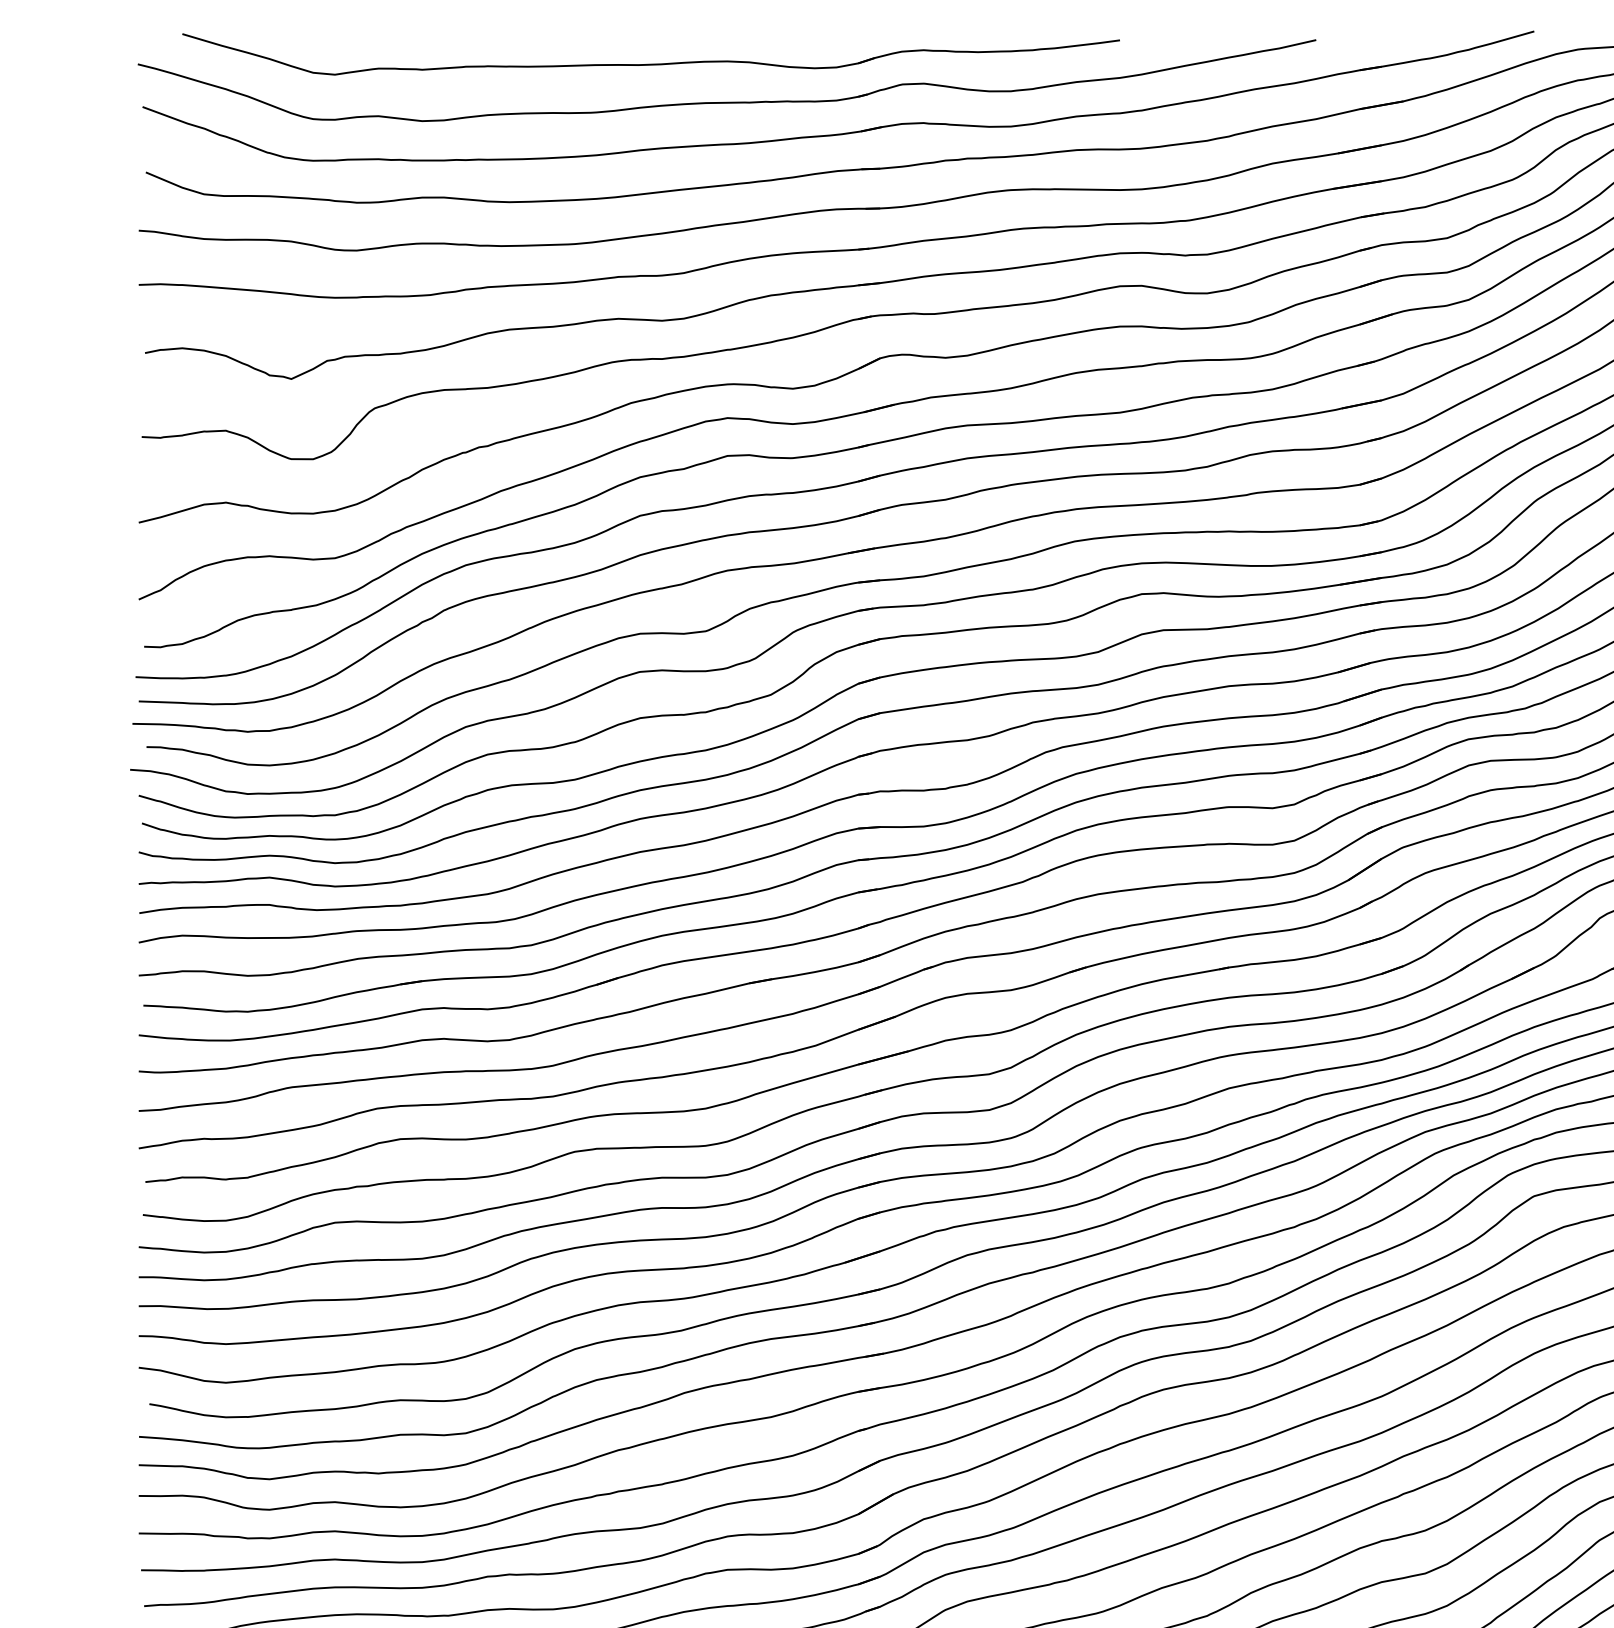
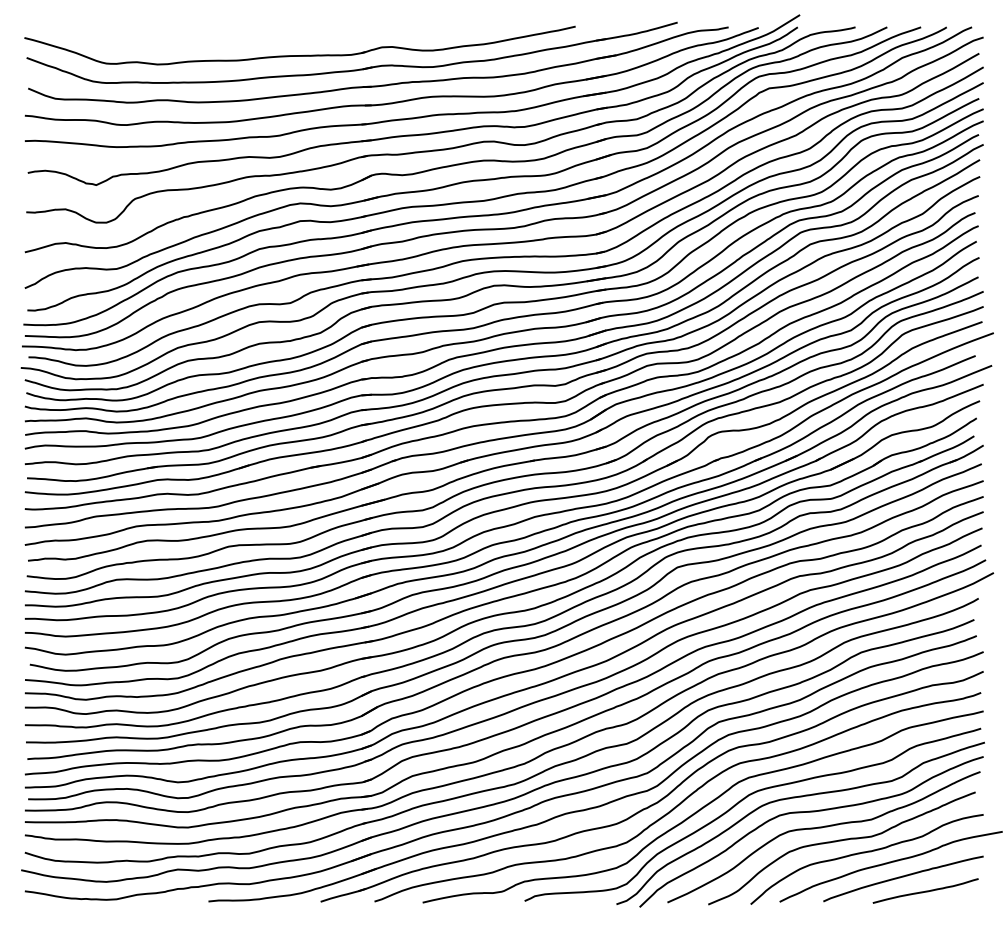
part: (651, 54) -> (264, 33), removed

